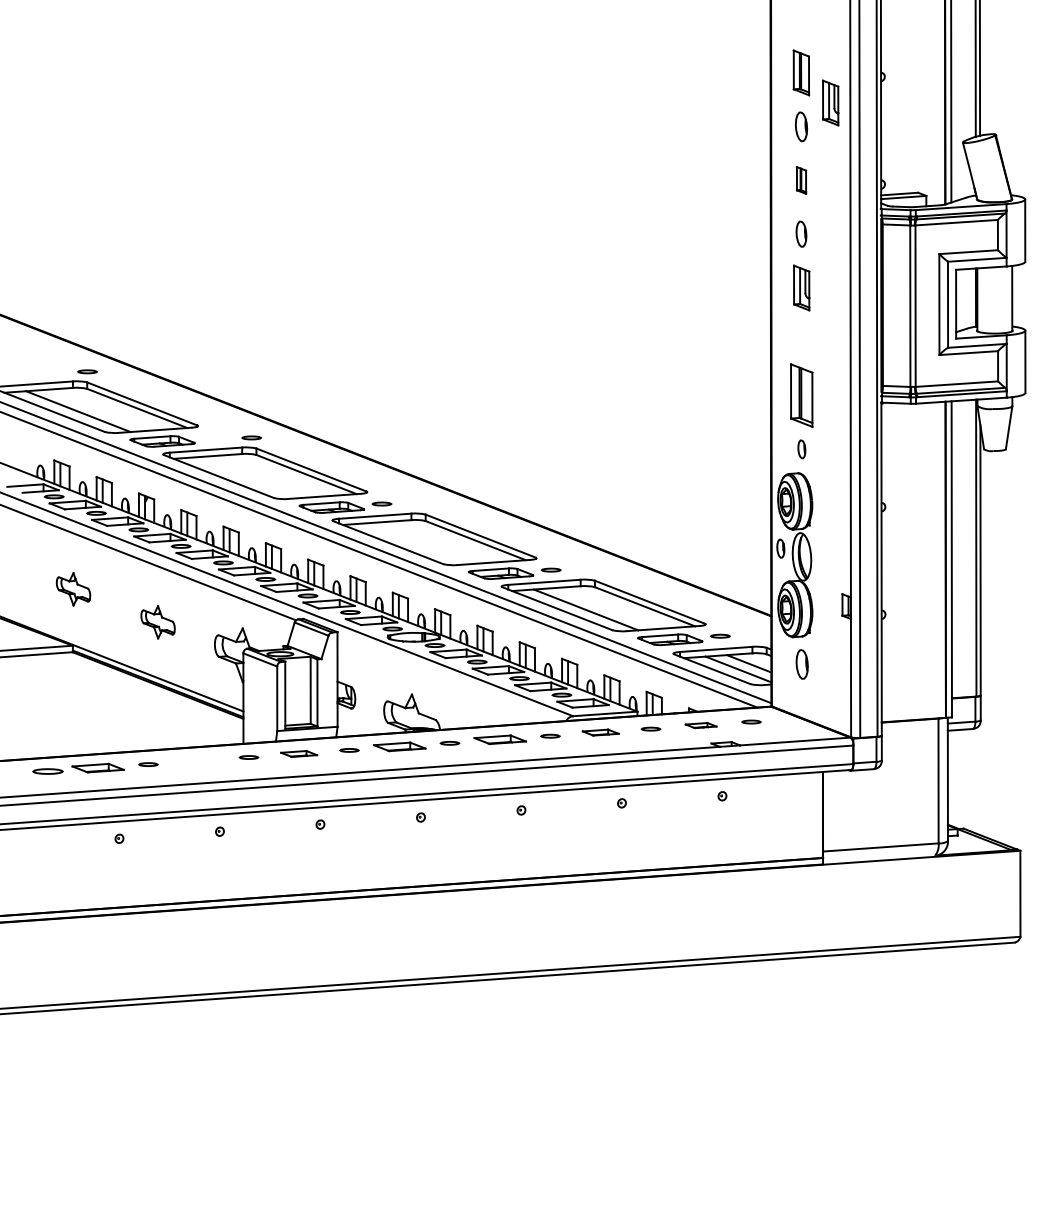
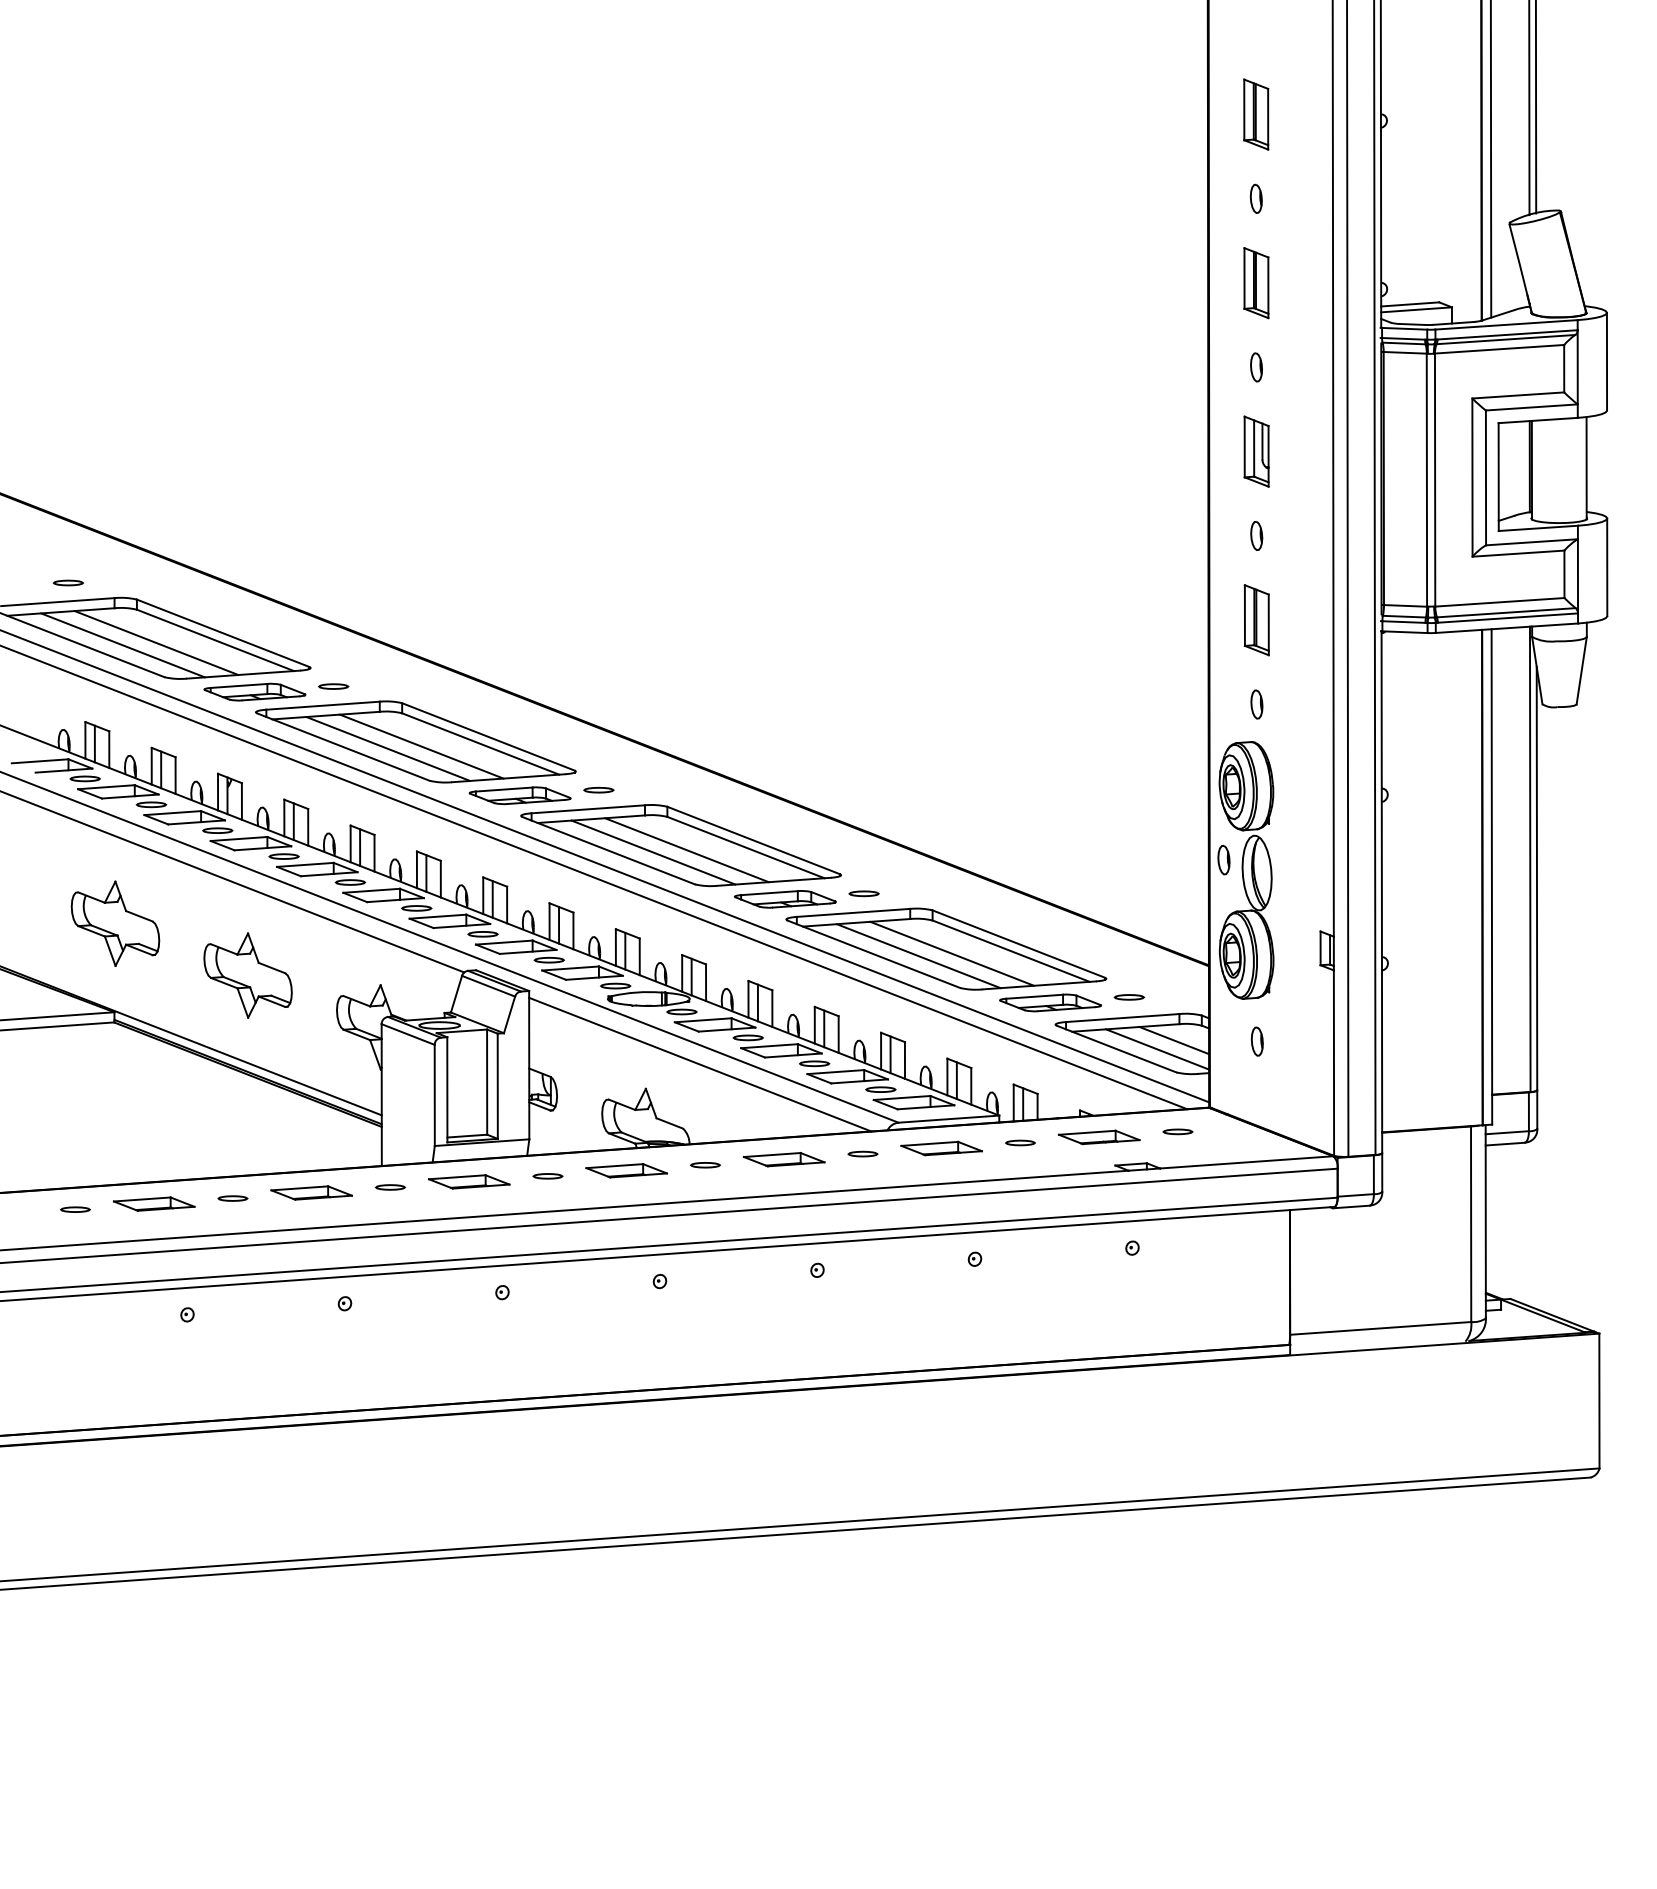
part: (830, 102) -> (1301, 160), removed
part: (801, 126) -> (1256, 198), size x0.62
part: (801, 180) -> (1256, 283), size x1.67
part: (801, 234) -> (1256, 367), size x0.71
part: (801, 341) -> (1256, 535), added
part: (87, 371) -> (68, 582), moved
part: (801, 395) -> (1256, 620), size x0.71
line: (99, 409) -> (156, 642), added
part: (251, 437) -> (333, 685), moved
line: (268, 475) -> (421, 745), added
line: (247, 477) -> (388, 748), added
line: (437, 541) -> (685, 848), added
line: (416, 543) -> (652, 852), added
part: (73, 589) -> (115, 924), size x1.67
line: (607, 608) -> (952, 953), added
part: (157, 622) -> (247, 975), size x1.67
part: (801, 664) -> (1256, 1041), size x0.62
line: (446, 678) -> (699, 1063), added
part: (700, 725) -> (1098, 1137), size x1.67
part: (600, 732) -> (941, 1148), size x1.43
part: (298, 753) -> (468, 1181), size x1.43
part: (198, 760) -> (311, 1192), added
part: (47, 771) -> (74, 1209), size x0.62

